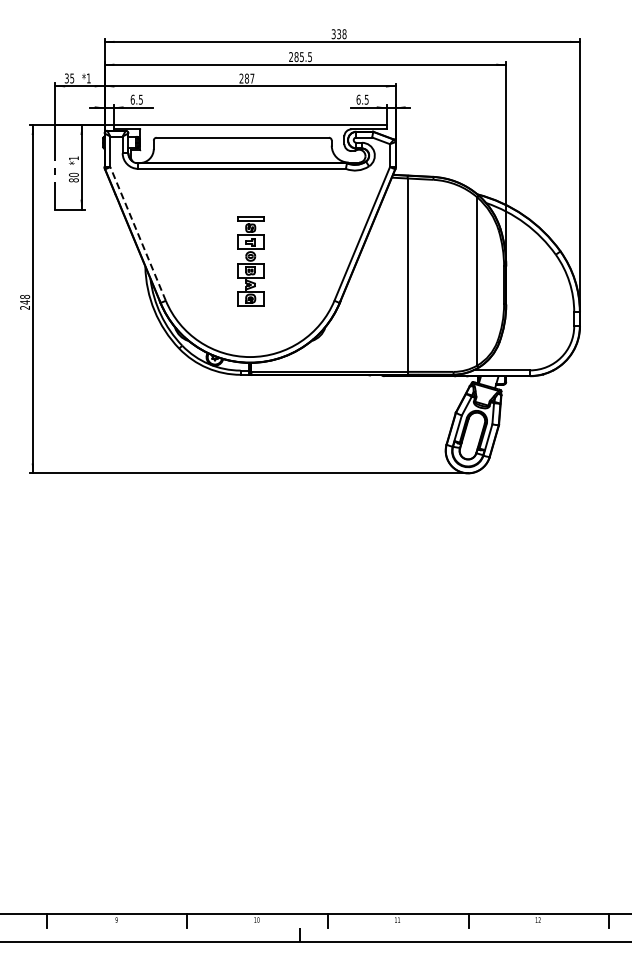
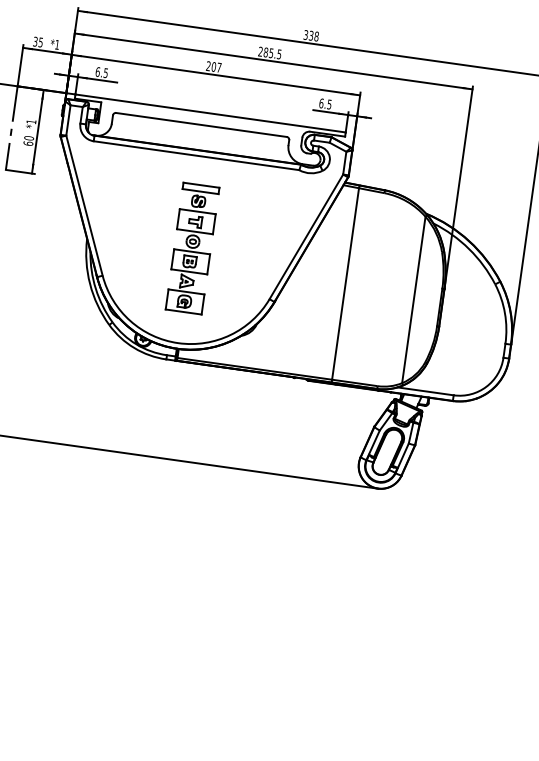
text: (246, 78) -> (213, 66), 287 -> 207
text: (73, 180) -> (27, 143), 80 -> 60
line: (137, 233) -> (83, 205), dashed -> solid
part: (250, 260) -> (192, 247), size x1.43

